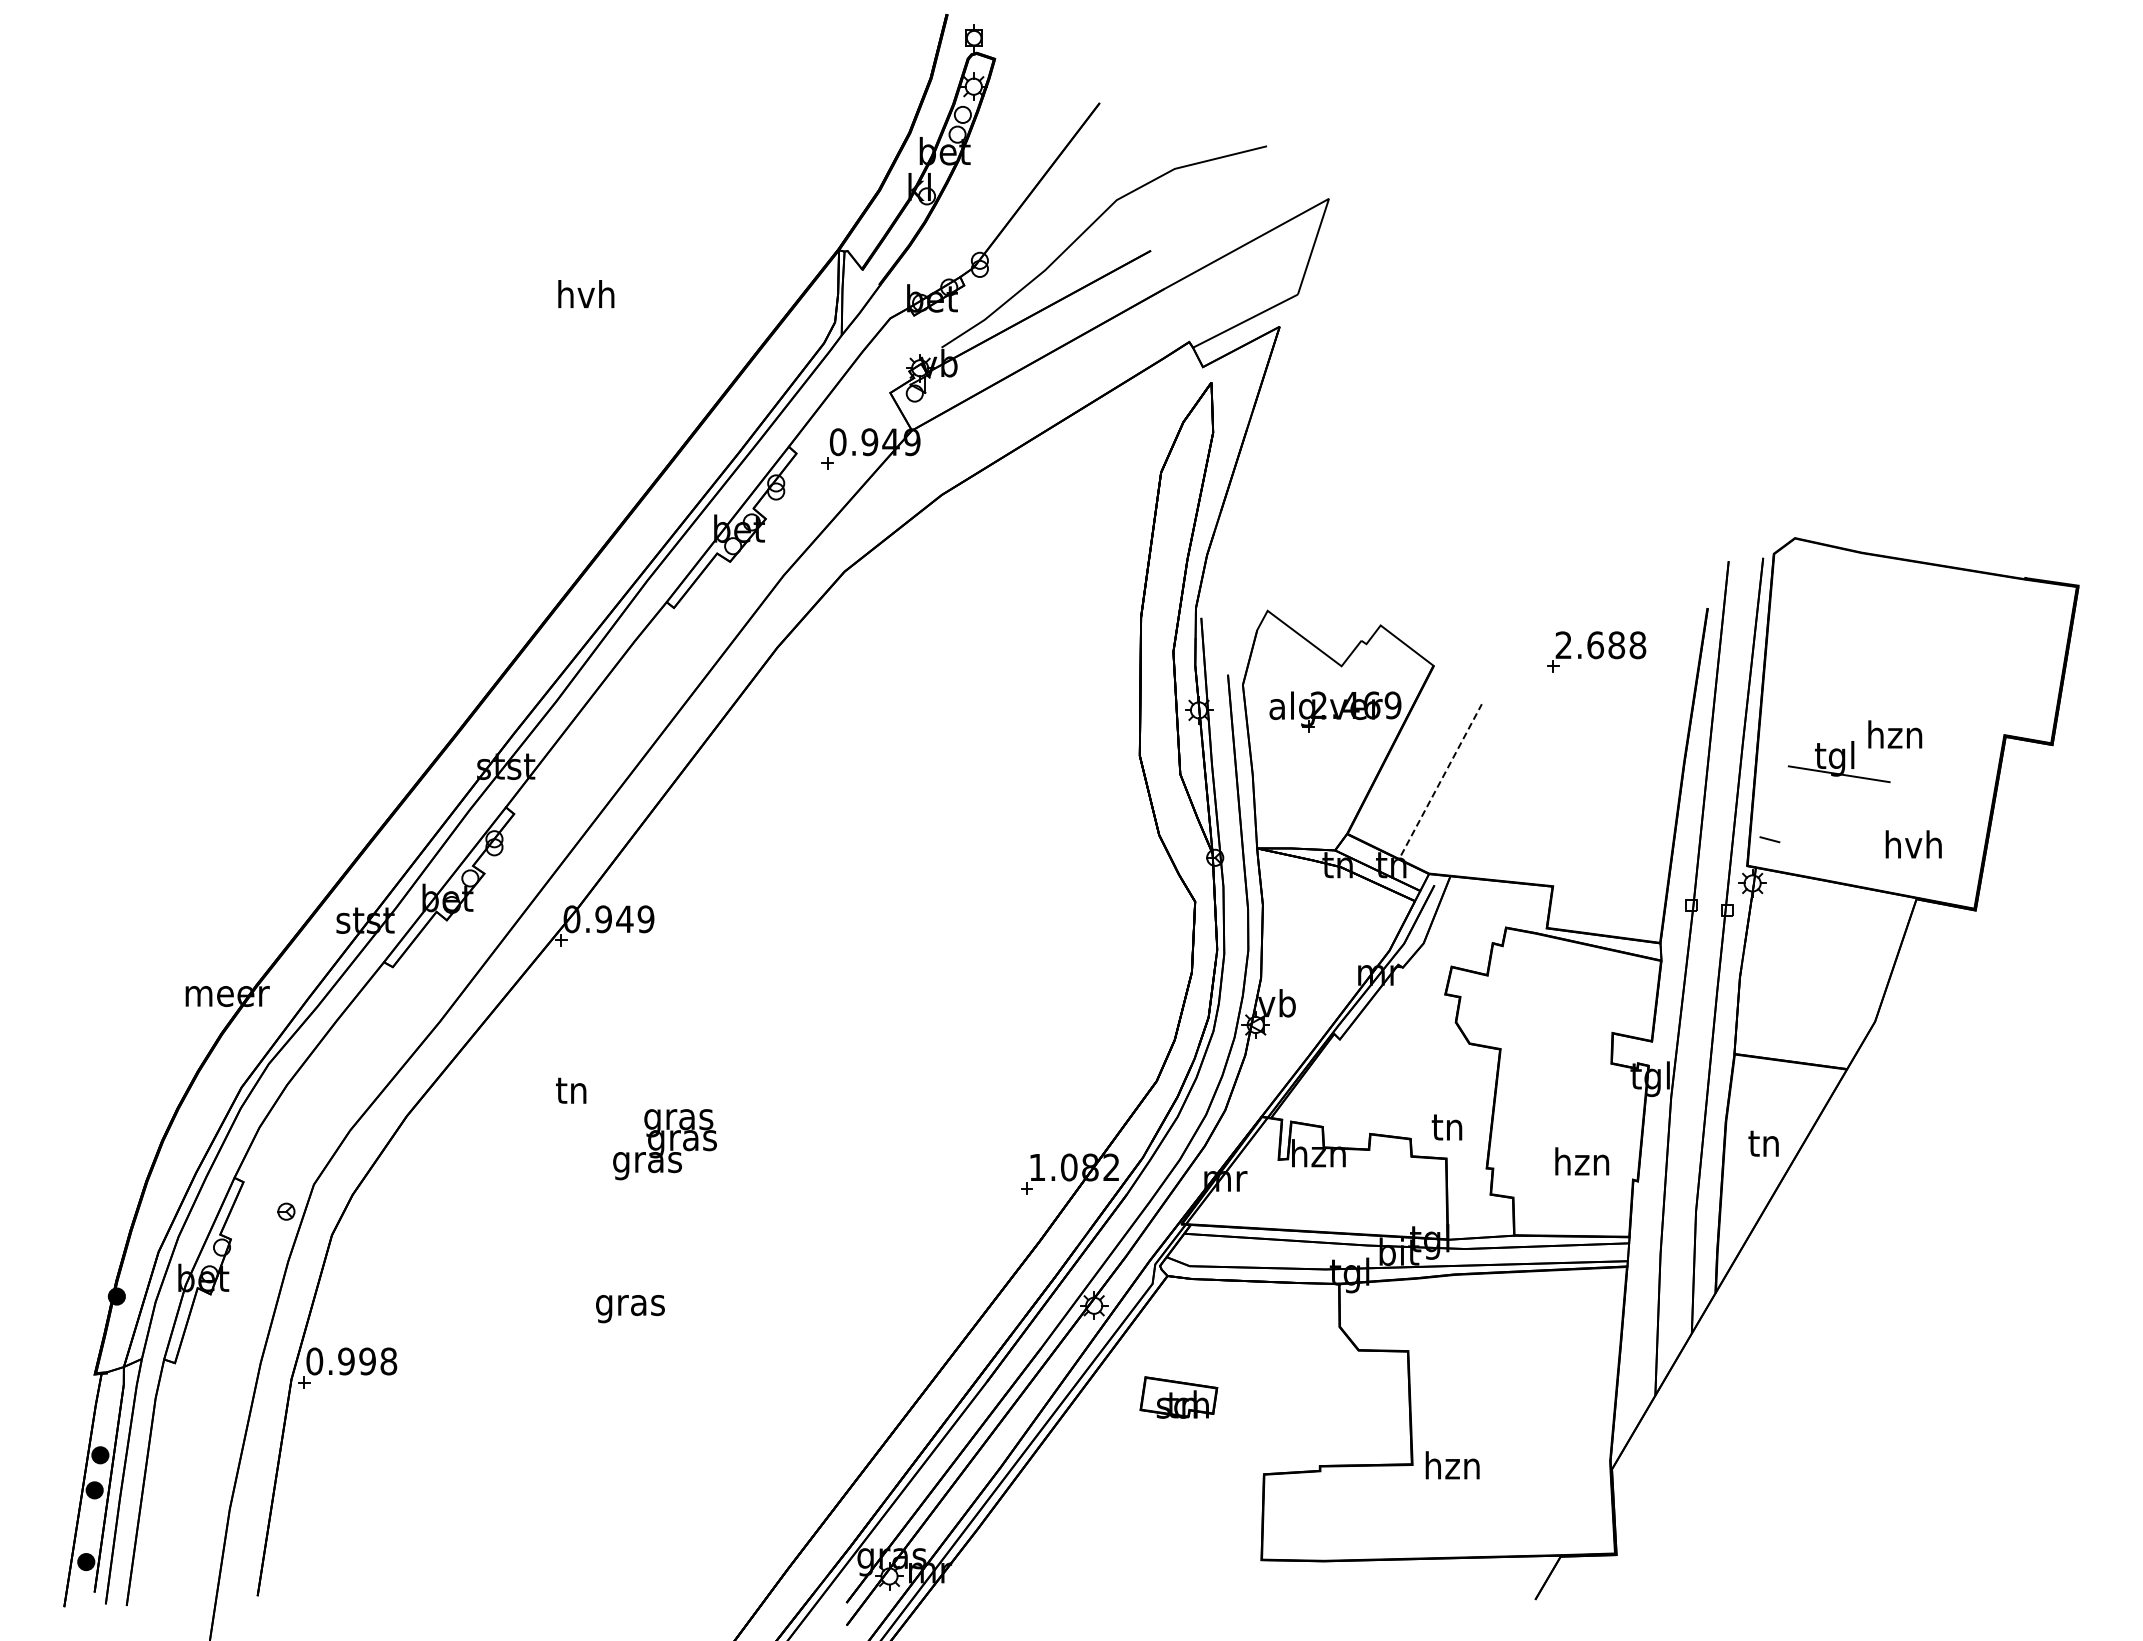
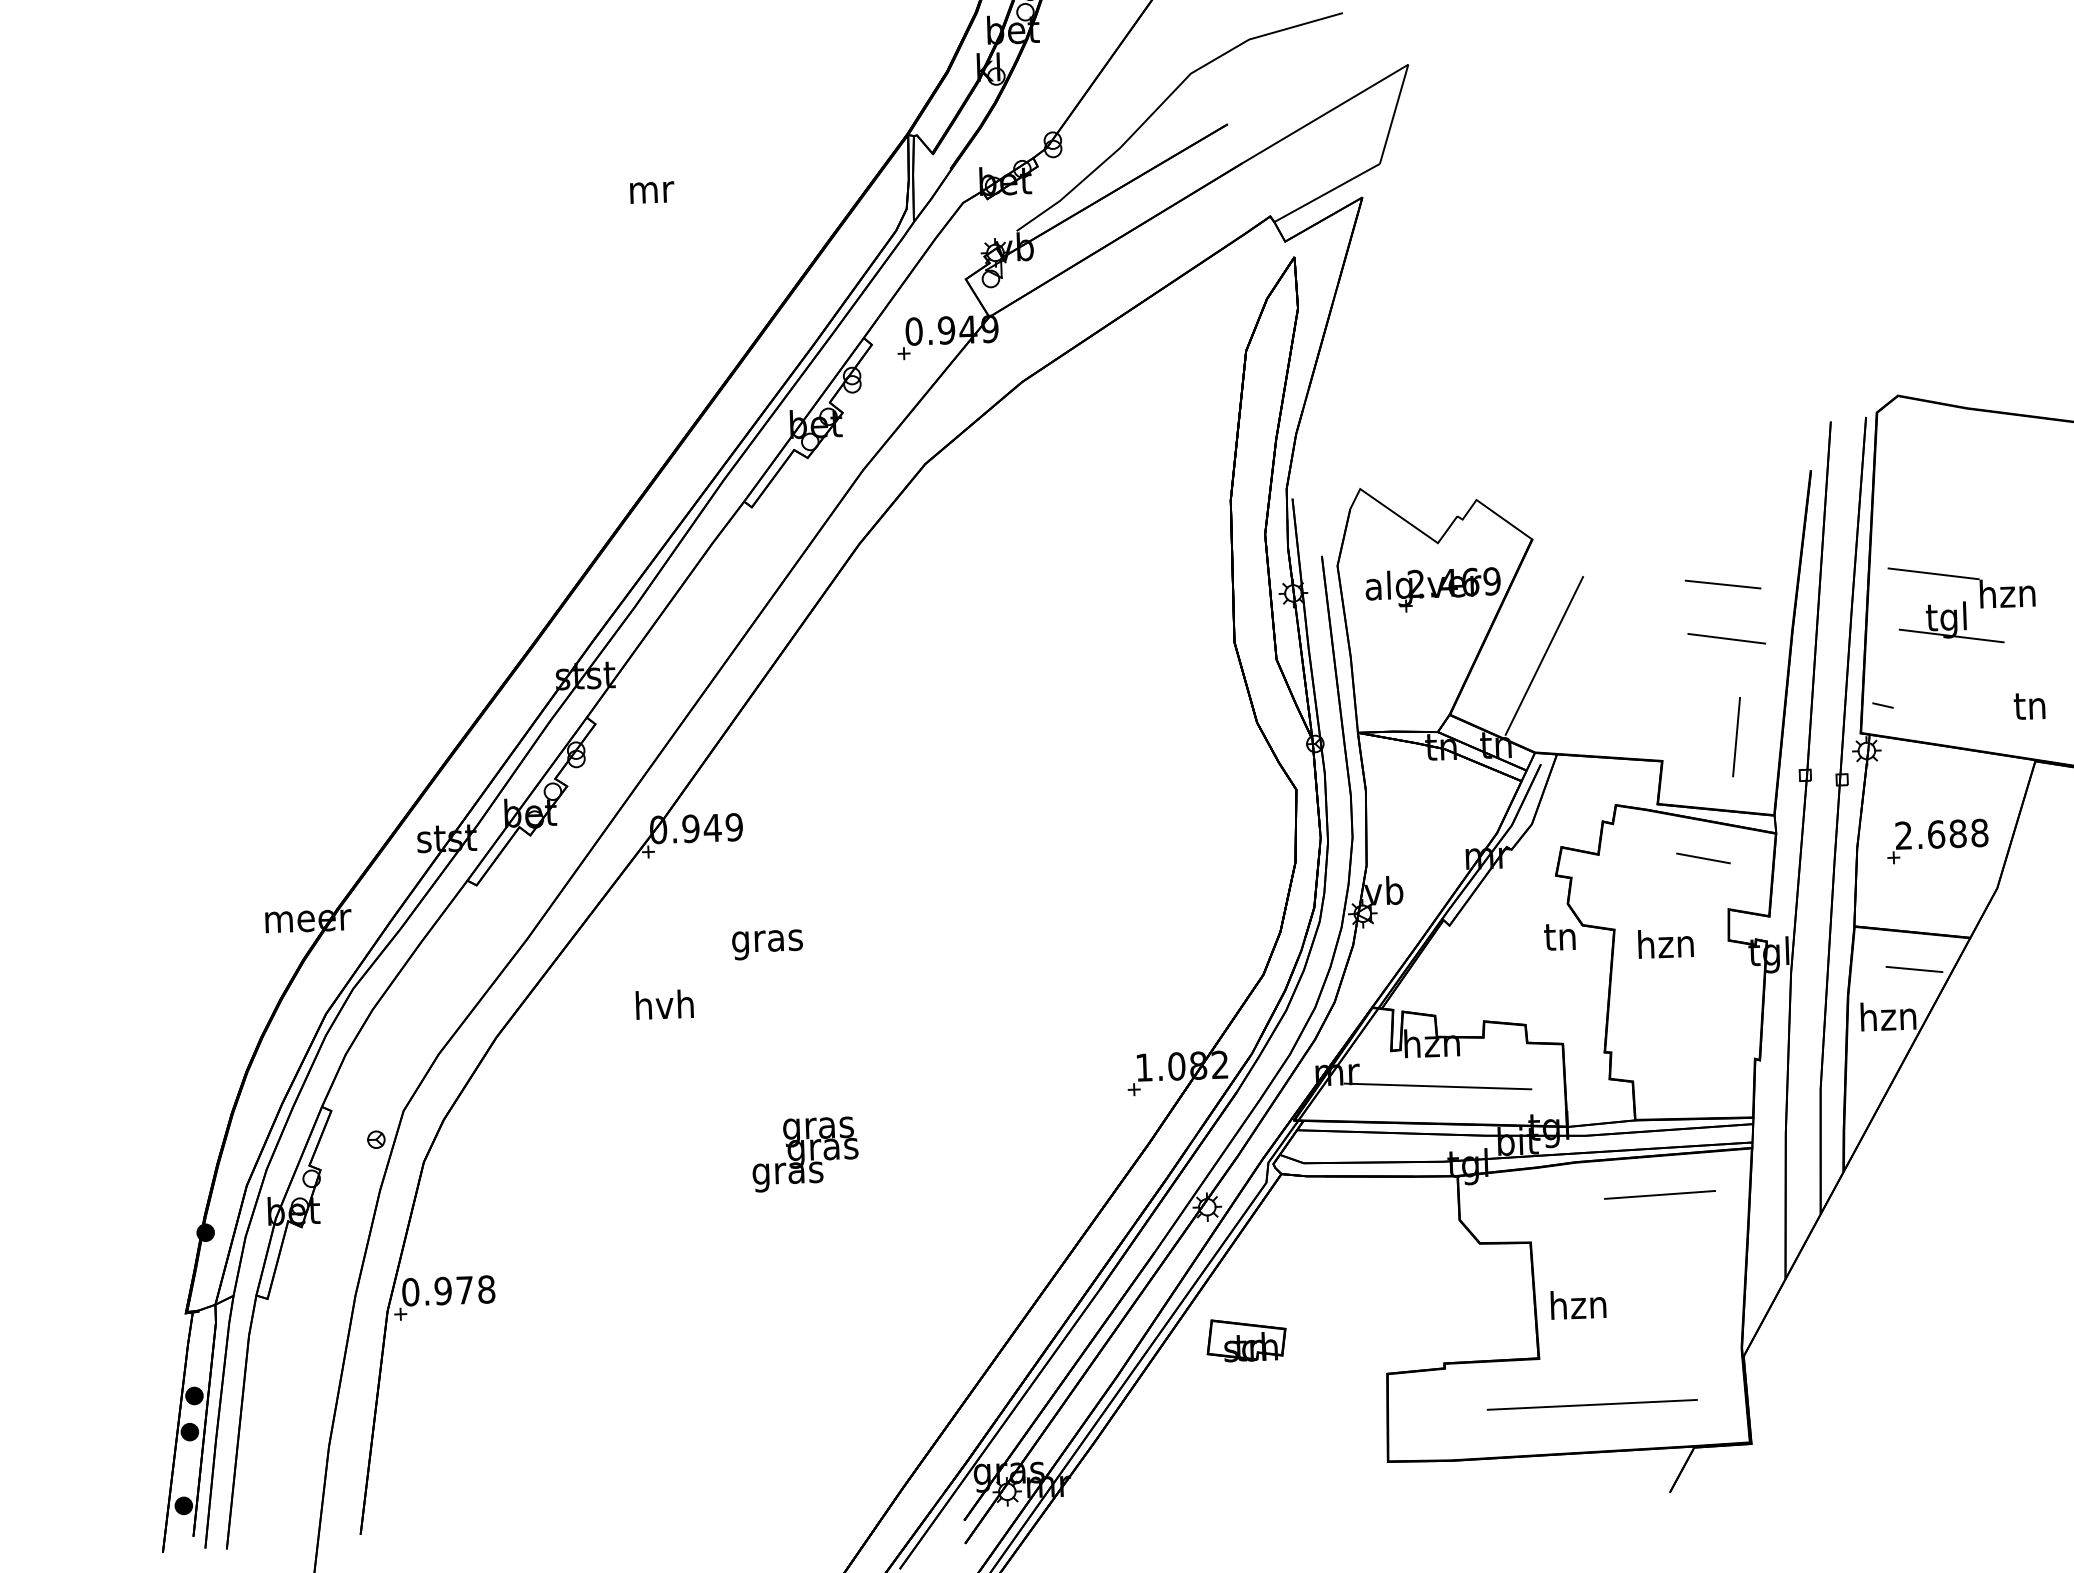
text: (586, 294) -> (651, 189), hvh -> mr
part: (1596, 651) -> (1937, 840), moved
line: (1823, 712) -> (1933, 573), added
line: (1617, 716) -> (1722, 584), added
line: (1619, 769) -> (1726, 638), added
line: (1441, 779) -> (1544, 655), dashed -> solid
text: (1913, 844) -> (2030, 705), hvh -> tn
line: (1625, 865) -> (1735, 737), added
line: (1589, 982) -> (1703, 858), added
text: (572, 1089) -> (665, 1004), tn -> hvh
line: (1791, 1097) -> (1914, 968), added
text: (1446, 1127) -> (1559, 937), moved
text: (1764, 1142) -> (1888, 1015), tn -> hzn
text: (664, 1144) -> (804, 1154), moved
text: (1582, 1161) -> (1666, 943), moved
line: (1322, 1195) -> (1437, 1086), added
text: (630, 1309) -> (767, 945), moved
line: (1535, 1309) -> (1659, 1195), added
text: (367, 1361) -> (464, 1290), 0.998 -> 0.978
part: (1178, 1397) -> (1246, 1339), moved
text: (1452, 1465) -> (1578, 1304), moved
line: (1462, 1511) -> (1592, 1404), added

